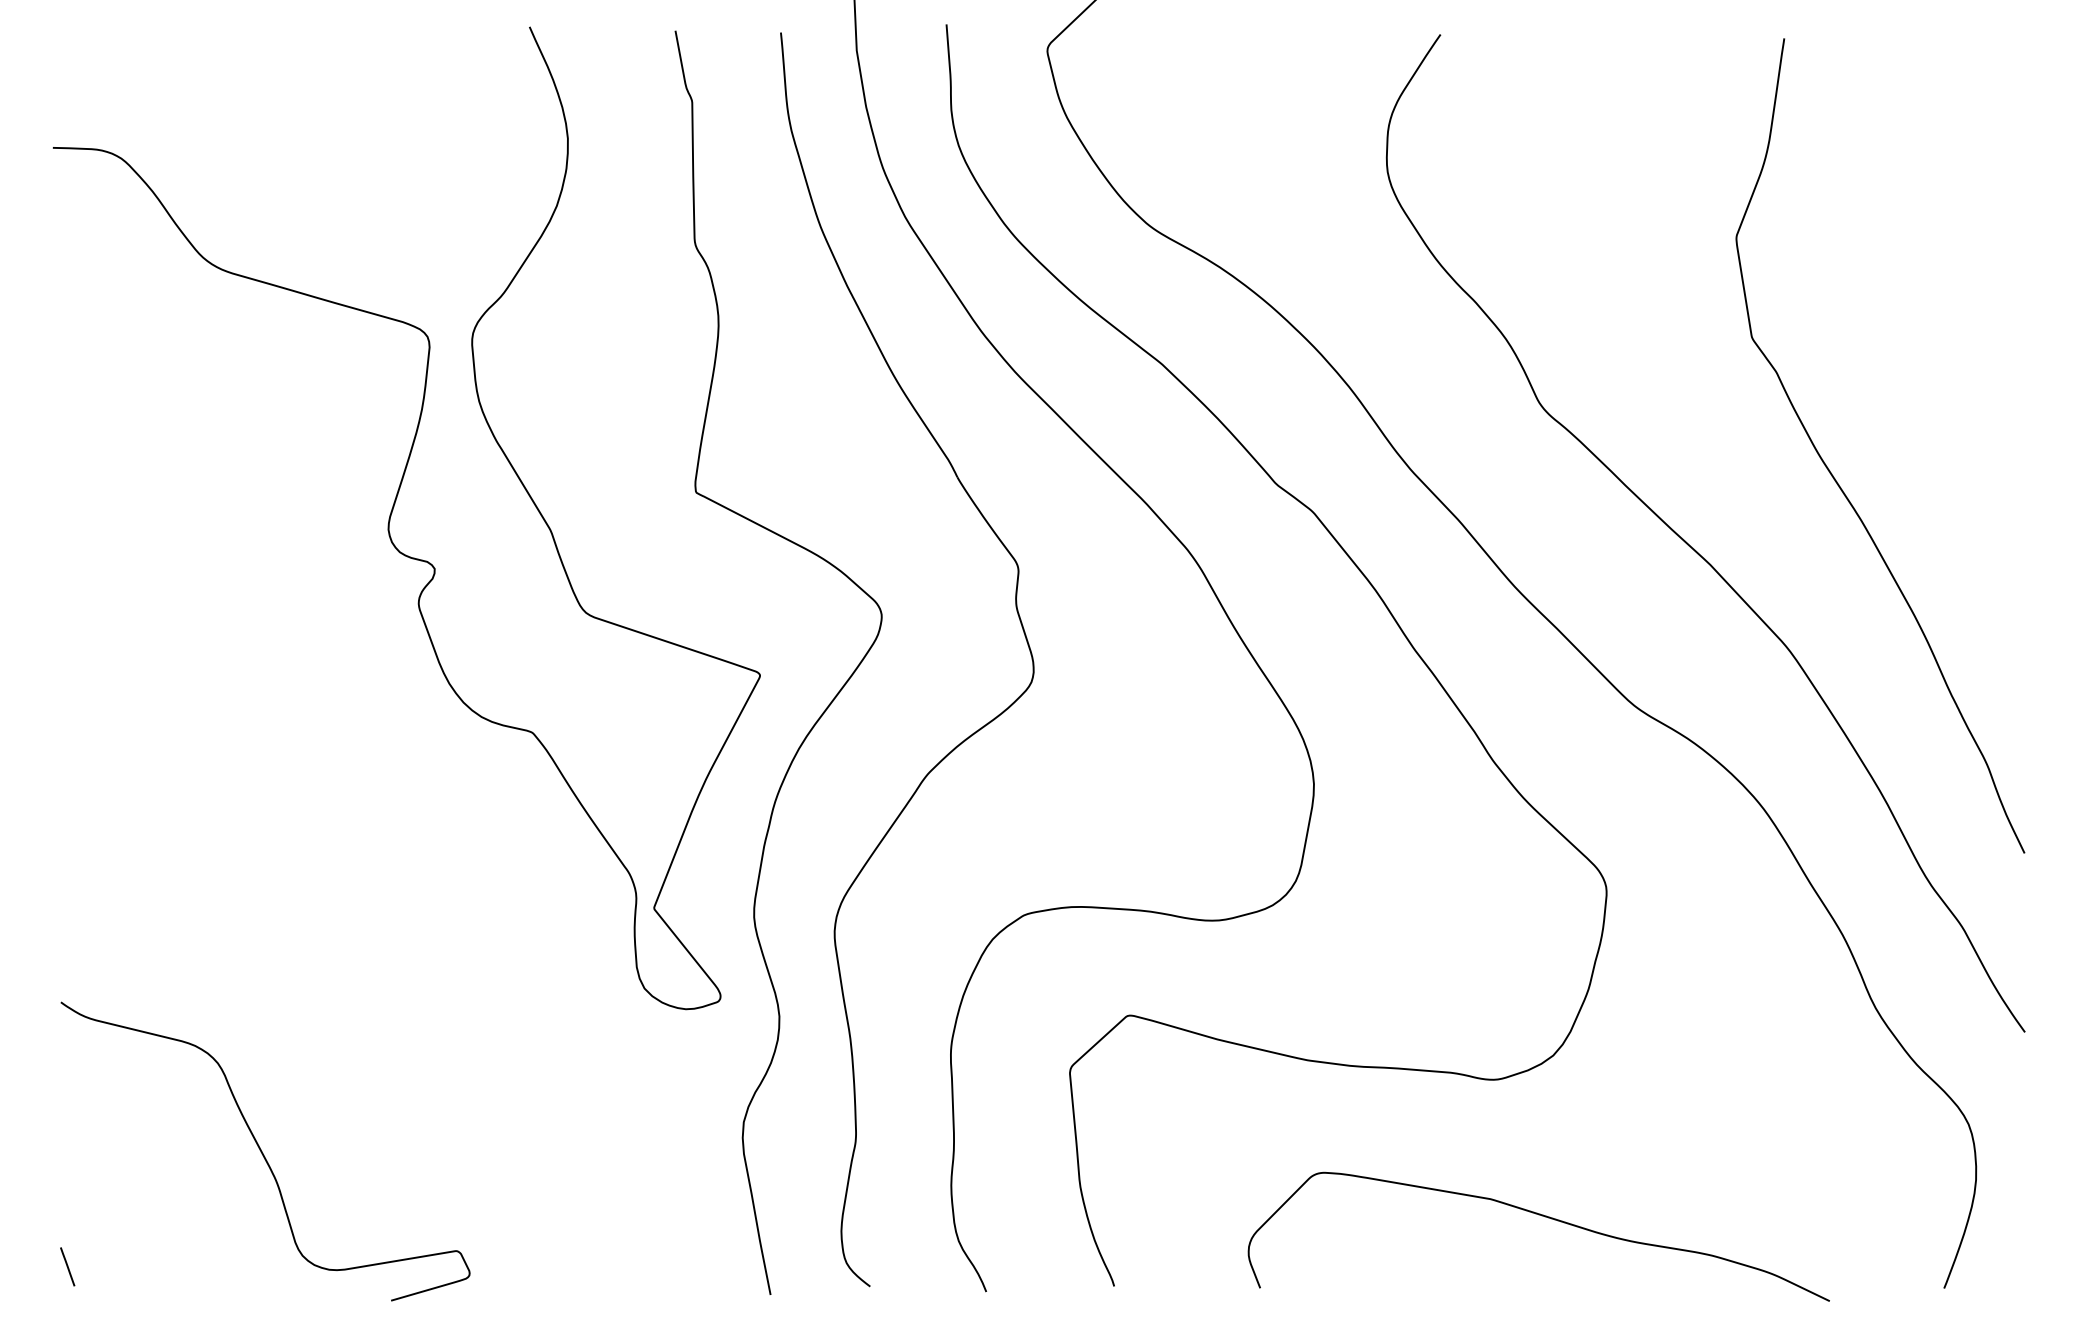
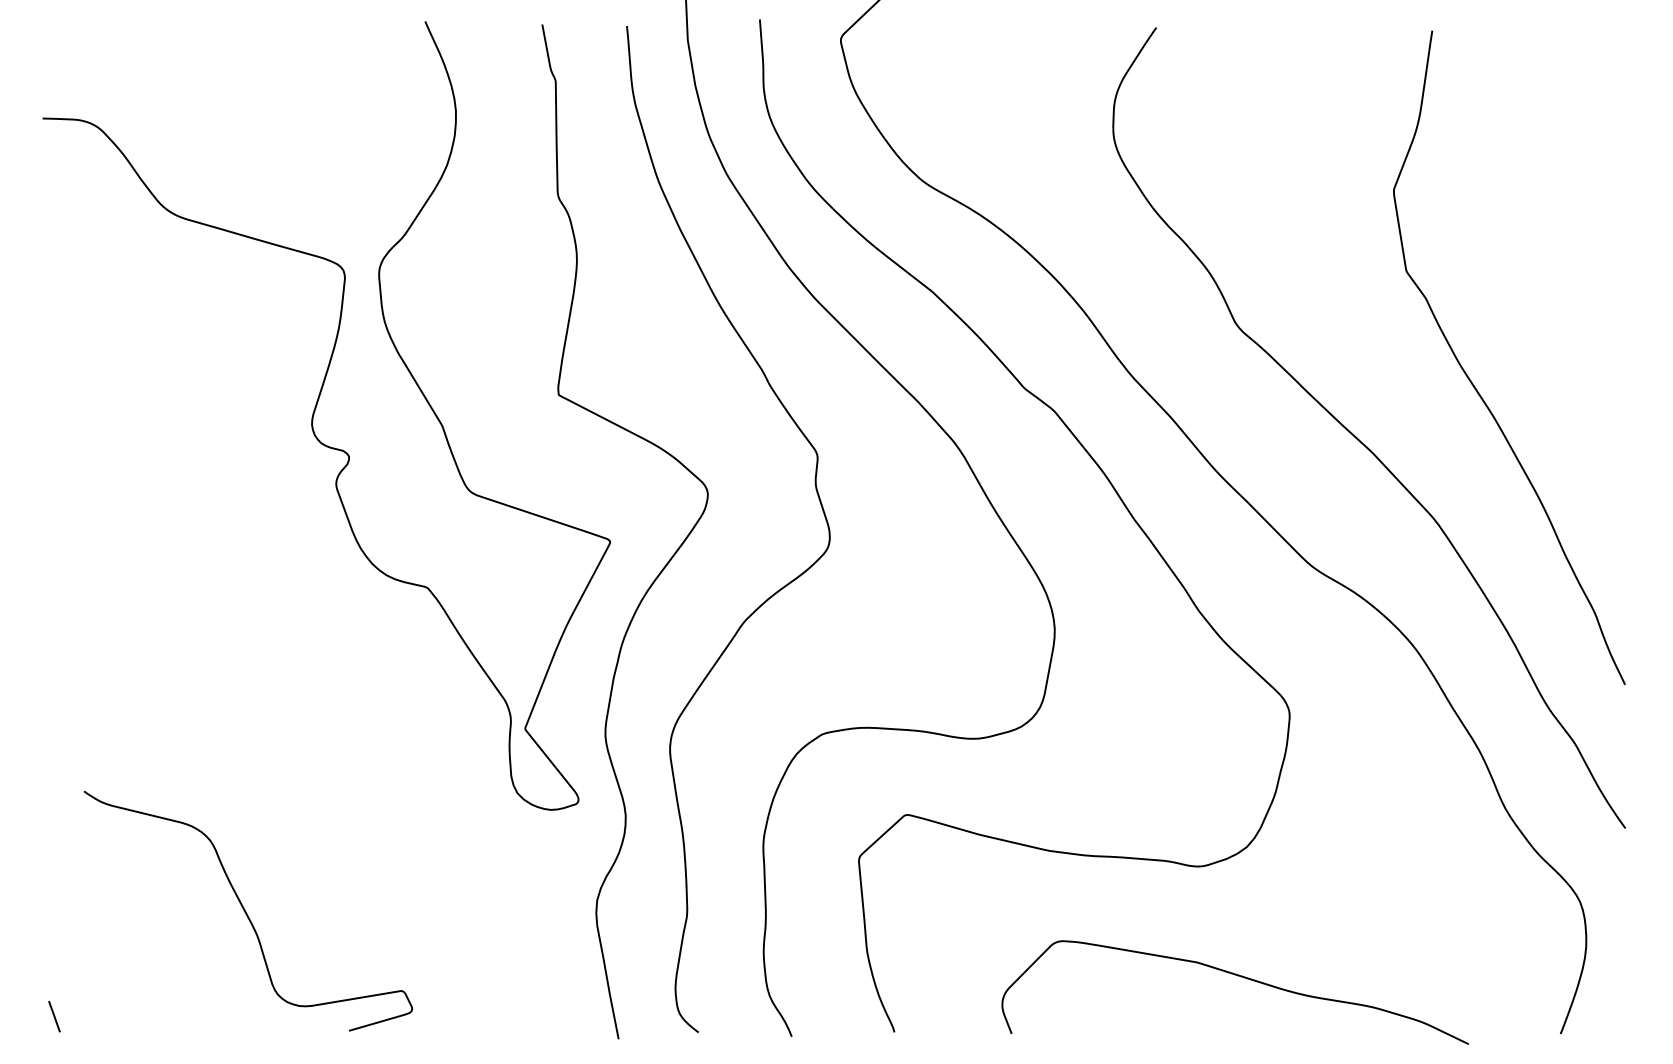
curve: (263, 1152) -> (246, 911), moved

